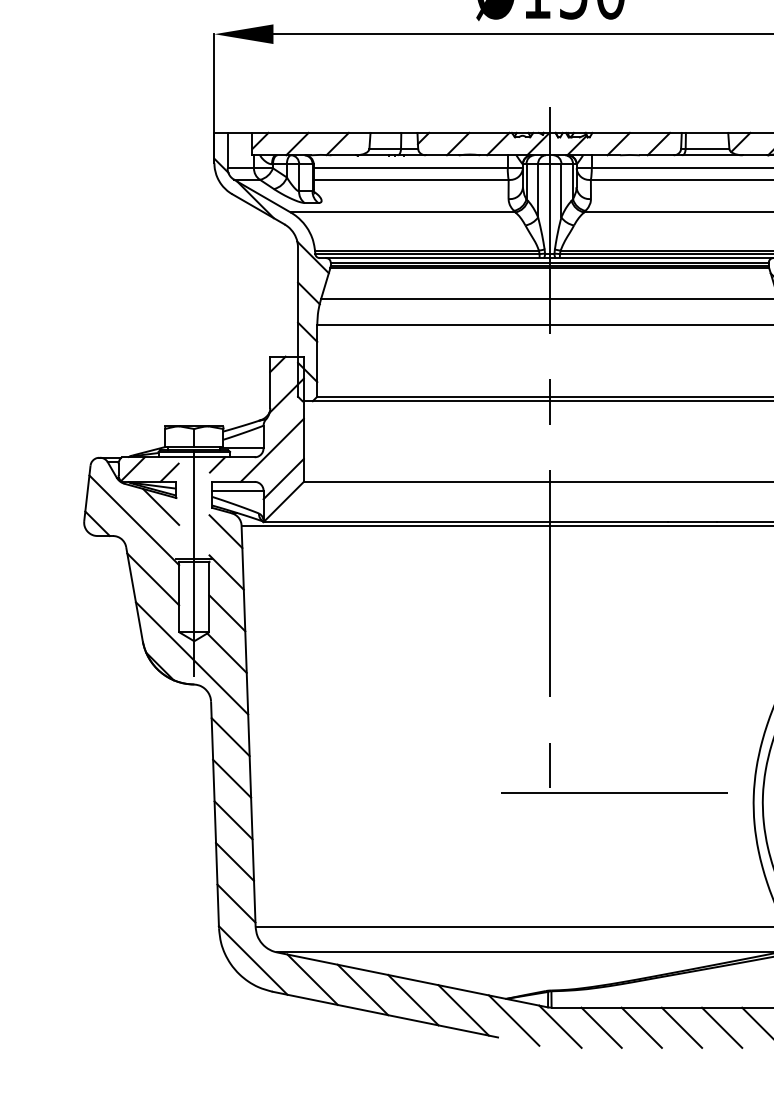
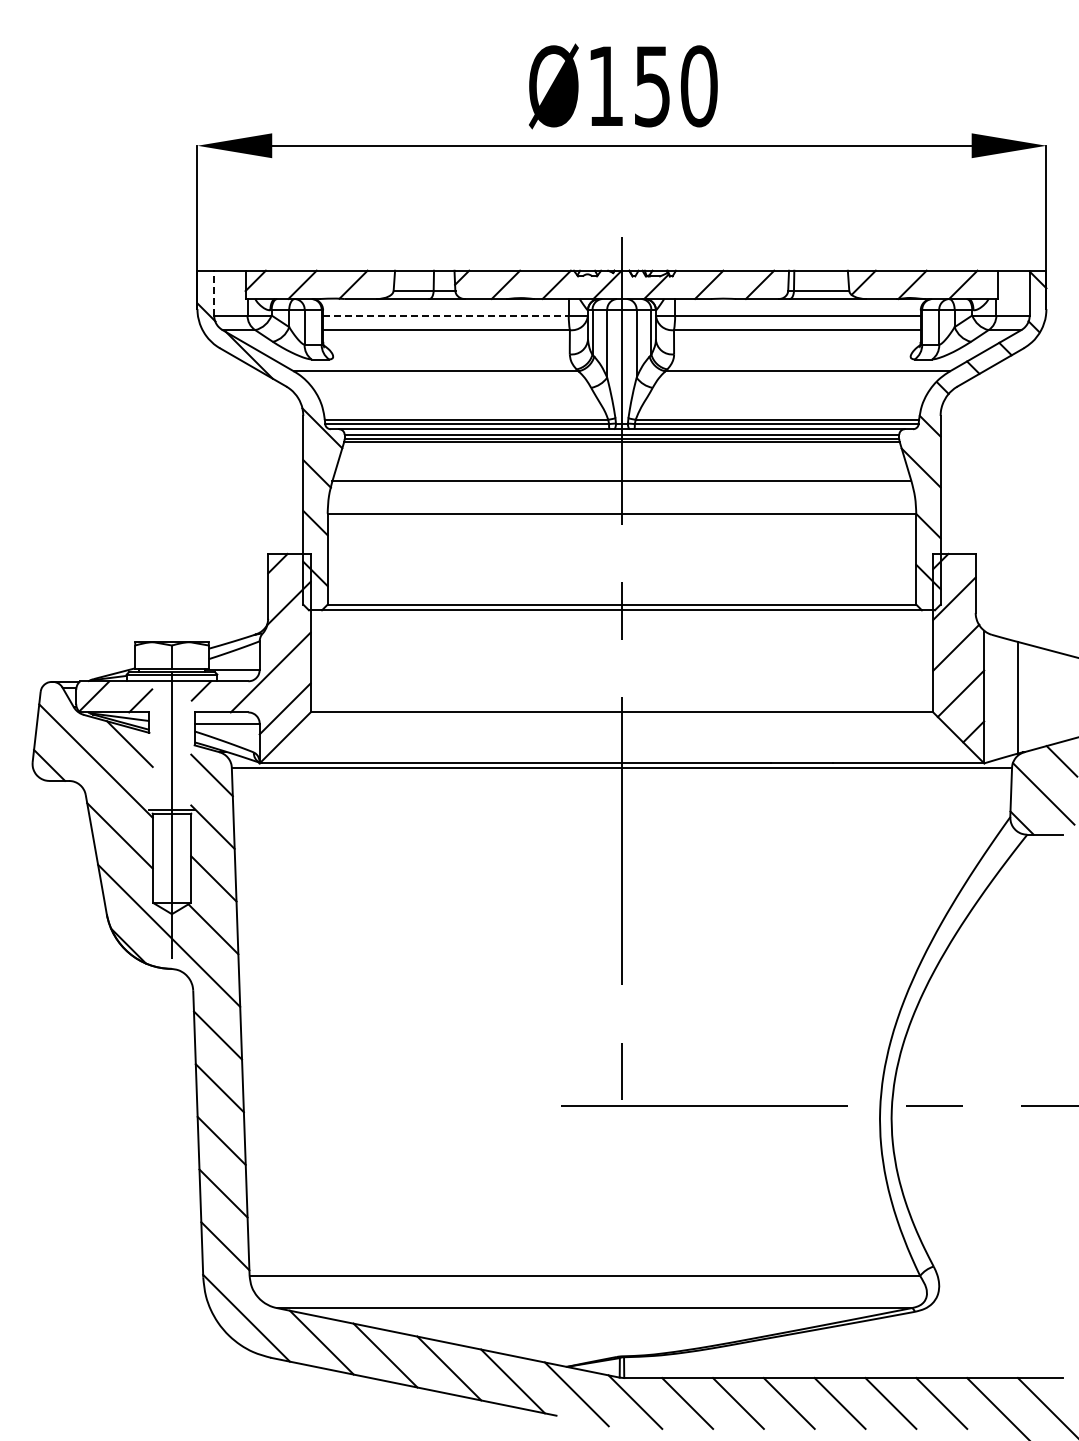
line: (227, 150) -> (214, 292), solid -> dashed
line: (410, 168) -> (445, 315), solid -> dashed

